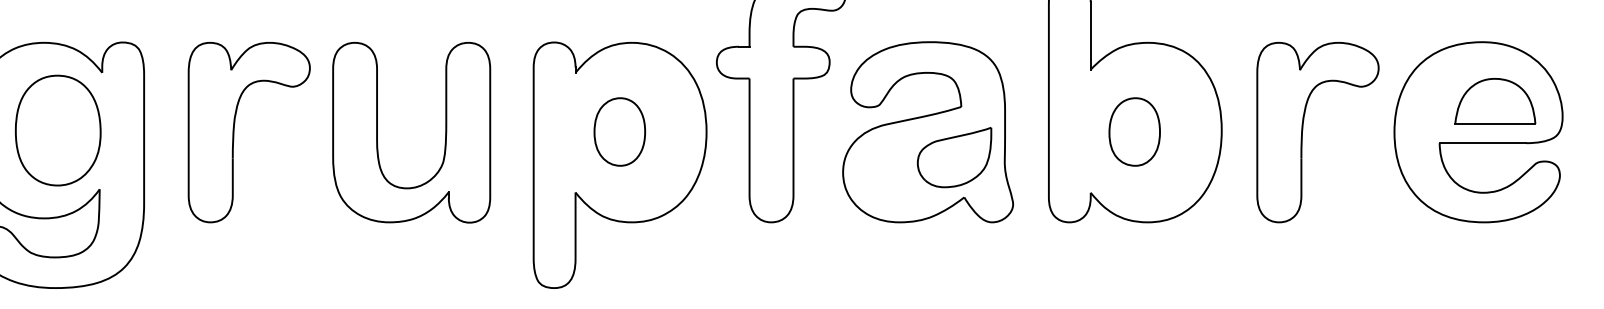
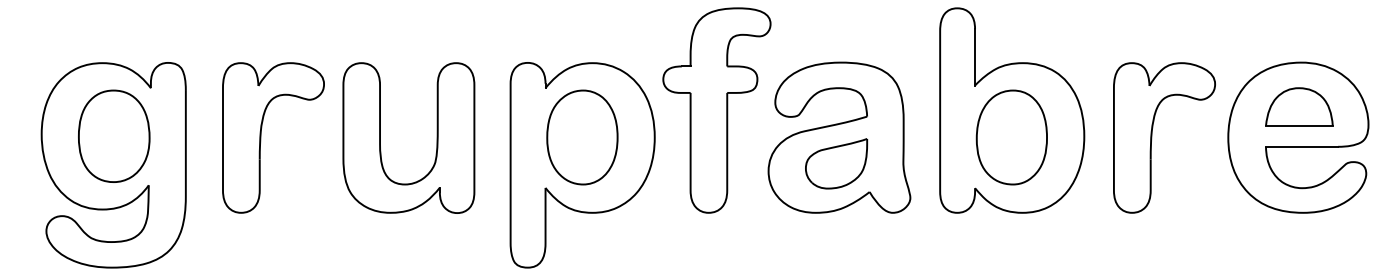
part: (1495, 100) -> (1299, 106), moved
part: (619, 131) -> (582, 137), size x1.67
part: (1134, 131) -> (1011, 137), size x1.67
part: (954, 157) -> (836, 163), moved

